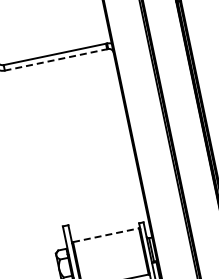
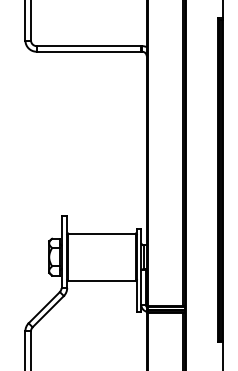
line: (56, 59) -> (89, 51), dashed -> solid
line: (106, 235) -> (102, 233), dashed -> solid

